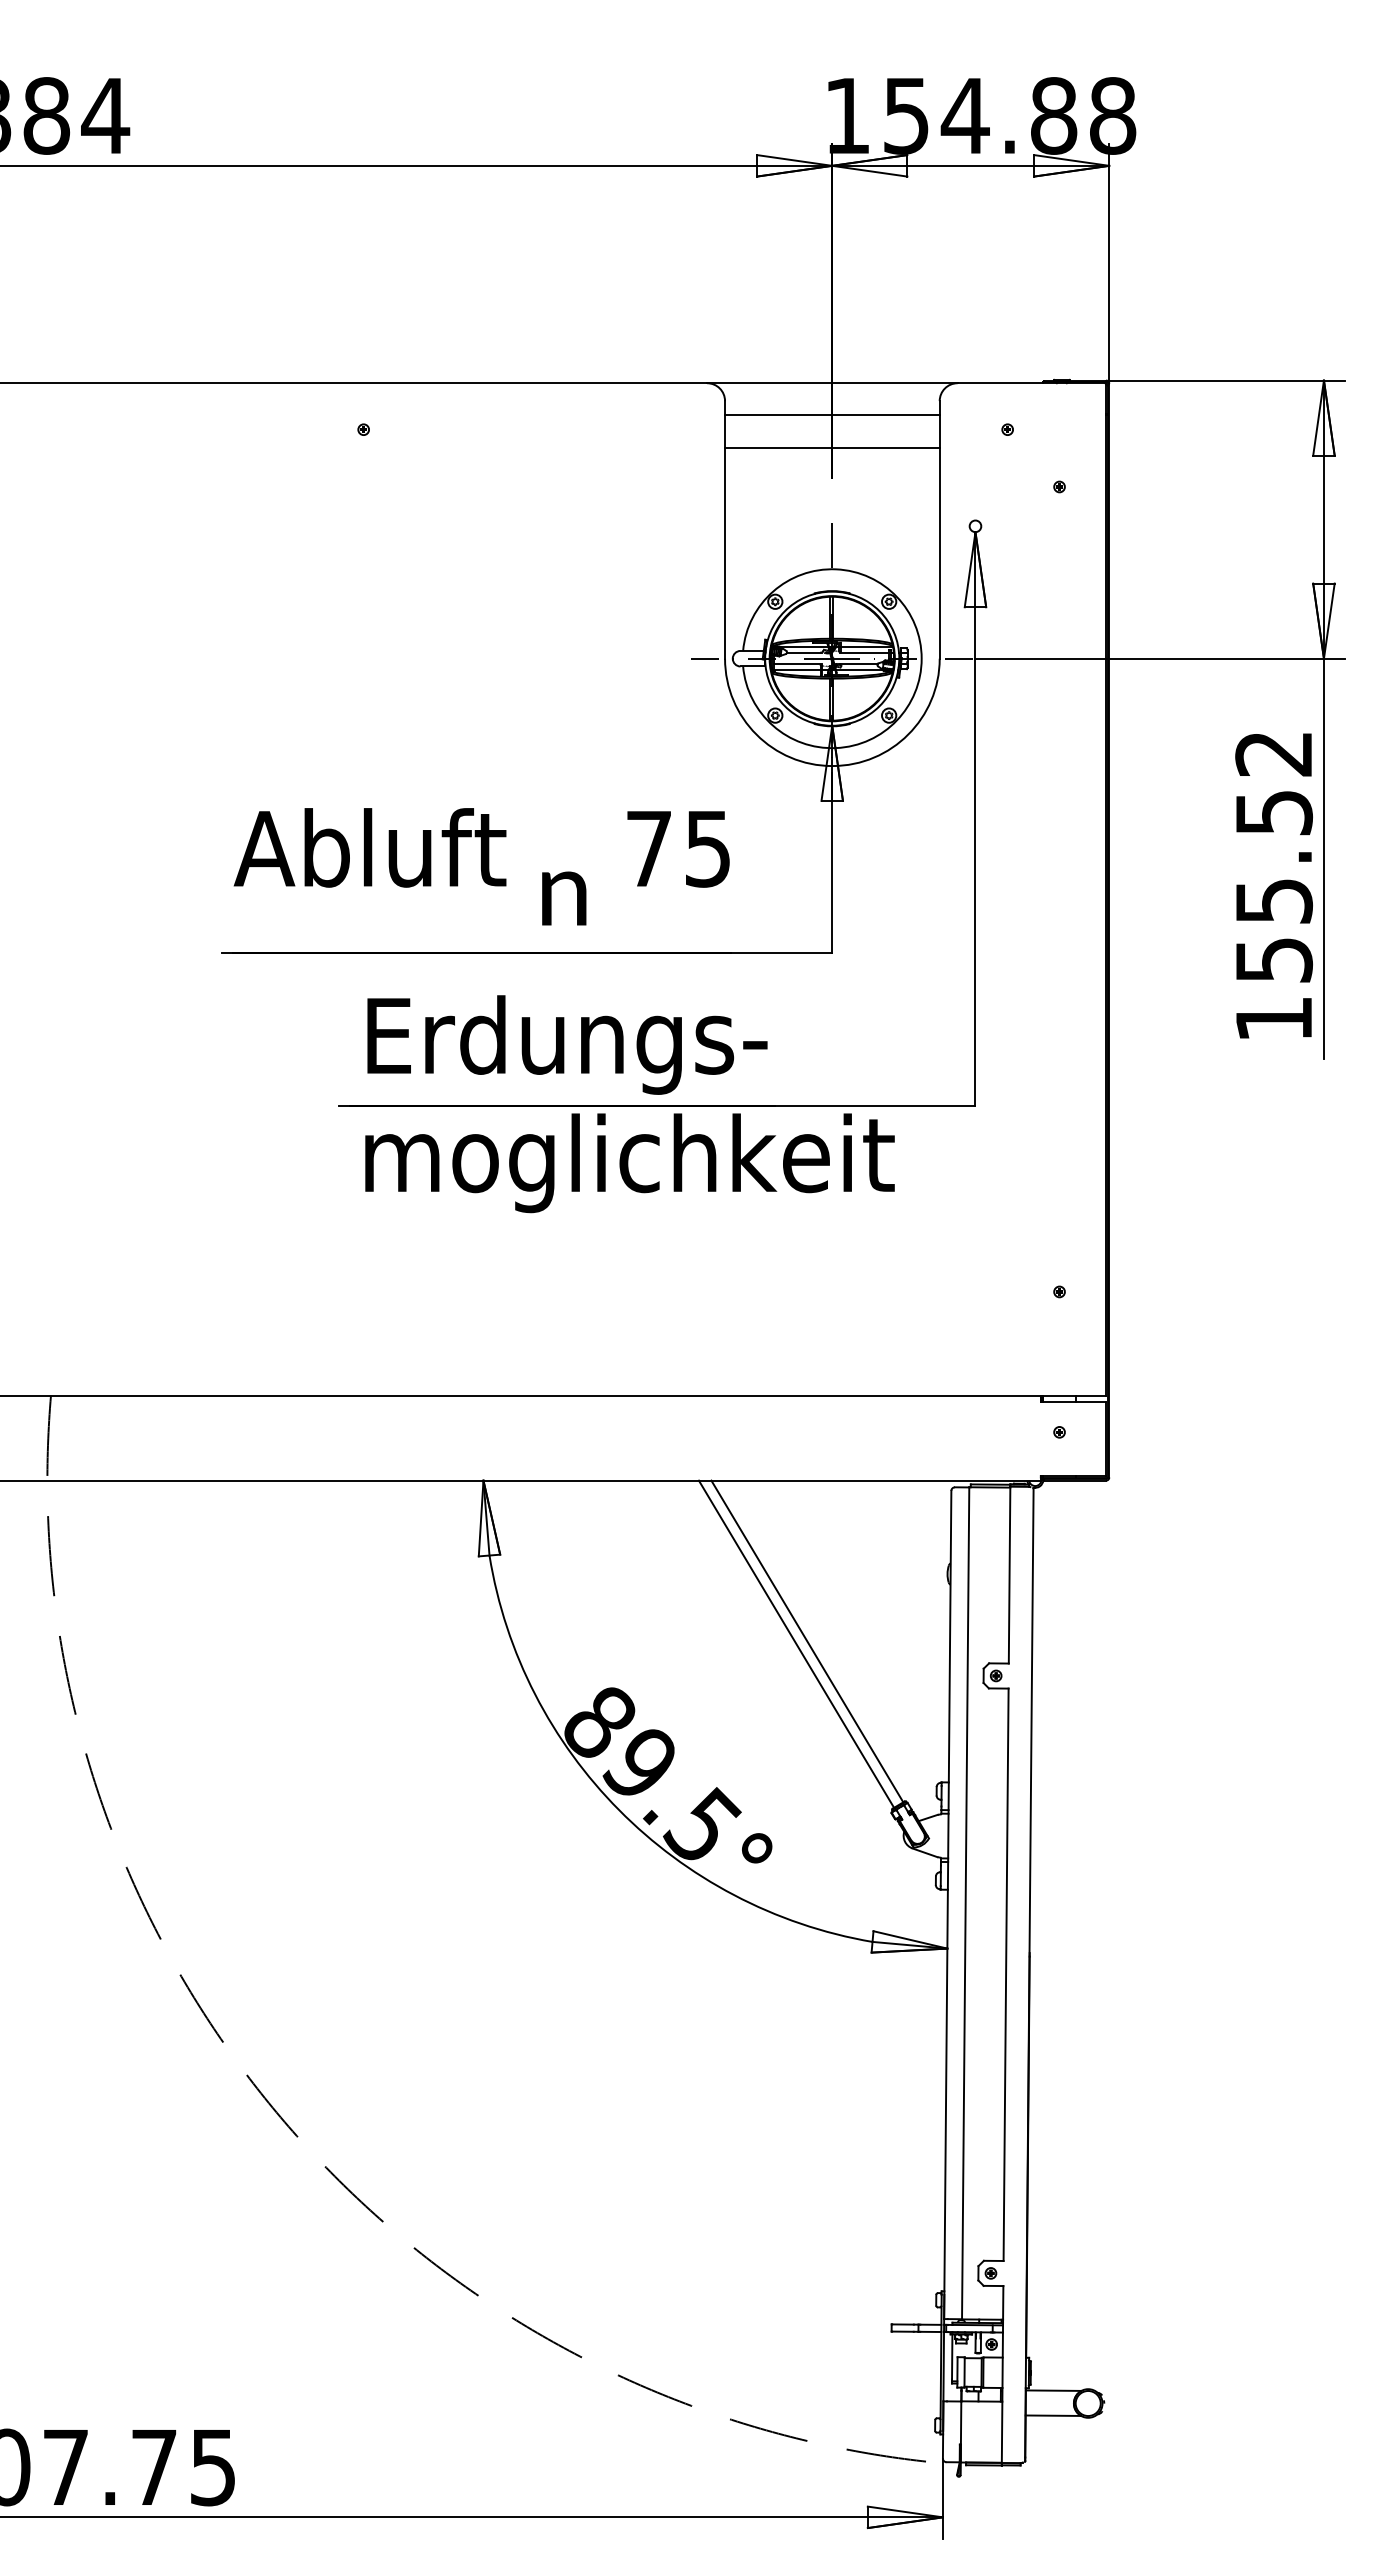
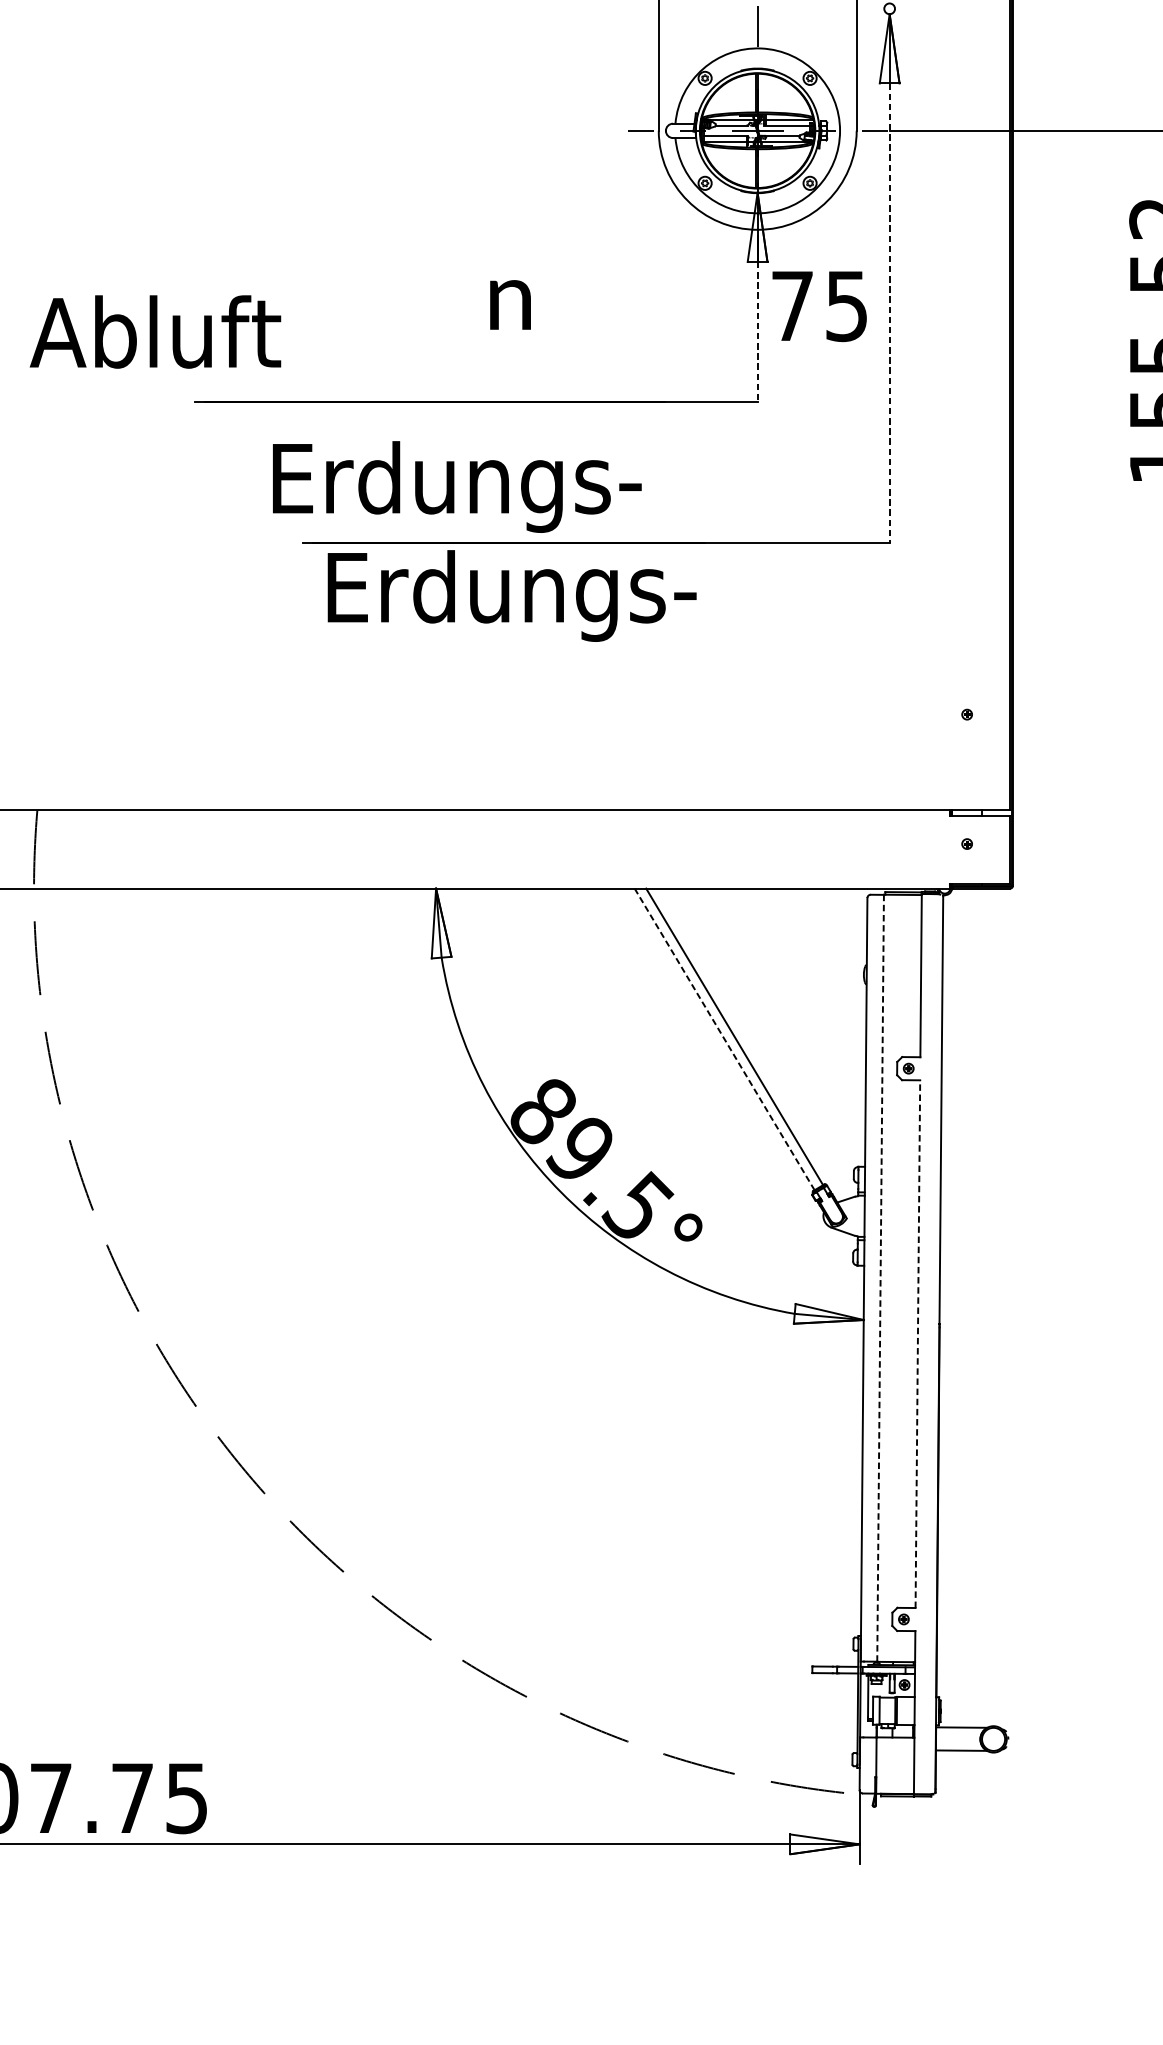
text: (369, 847) -> (154, 331), moved
text: (678, 849) -> (819, 306), moved
line: (975, 856) -> (889, 313), solid -> dashed
line: (832, 877) -> (757, 332), solid -> dashed
text: (564, 898) -> (510, 304), moved
text: (567, 1044) -> (457, 486), moved
text: (629, 1163) -> (570, 596), moglichkeit -> Erdungs-
line: (796, 1644) -> (724, 1039), solid -> dashed
line: (965, 1903) -> (880, 1278), solid -> dashed
line: (1006, 1974) -> (918, 1343), solid -> dashed

